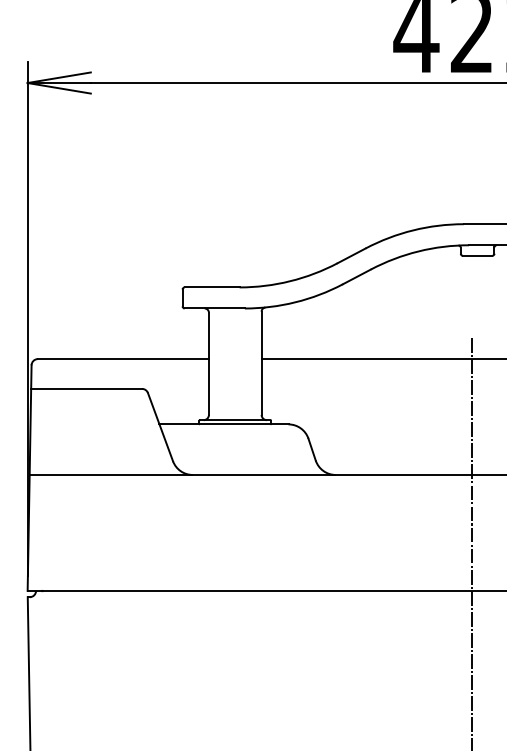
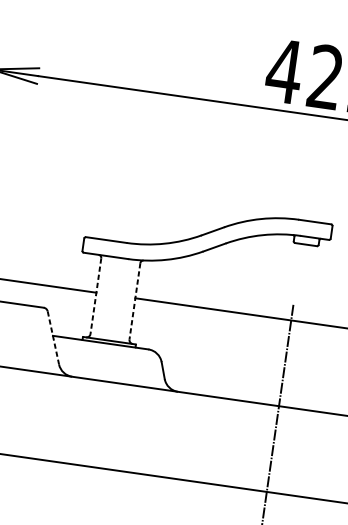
line: (261, 363) -> (134, 301), solid -> dashed
line: (208, 364) -> (95, 296), solid -> dashed
line: (160, 427) -> (53, 338), solid -> dashed

